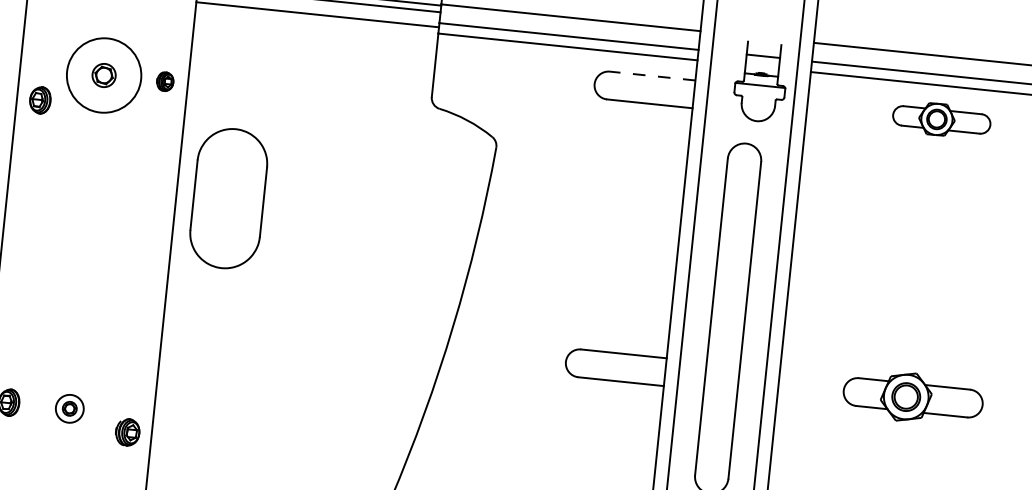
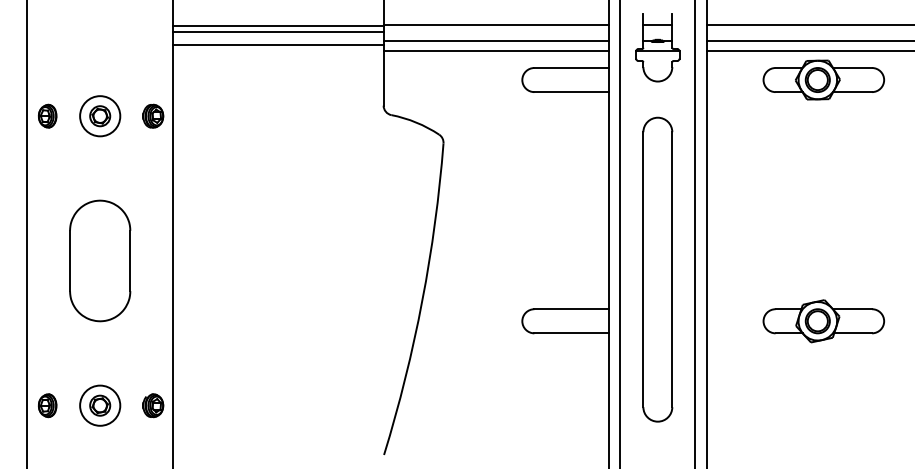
circle: (104, 75) -> (100, 116), size x0.62
line: (652, 76) -> (571, 68), dashed -> solid
part: (165, 81) -> (153, 115), size x1.43
part: (760, 81) -> (657, 47), moved
part: (40, 99) -> (47, 115), moved
part: (941, 119) -> (823, 79), size x1.43
part: (229, 198) -> (100, 260), moved
part: (70, 408) -> (100, 405), size x1.67
part: (128, 432) -> (153, 405), moved

